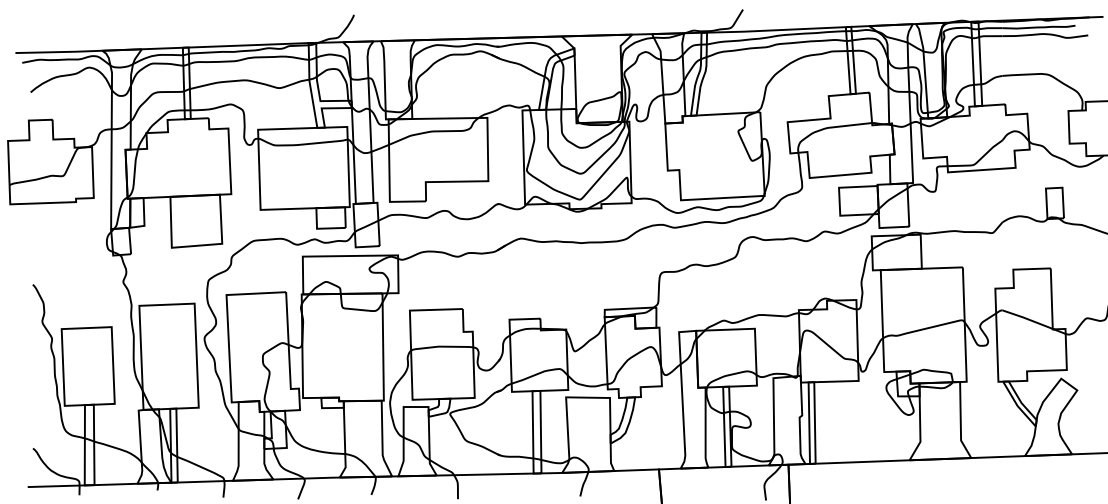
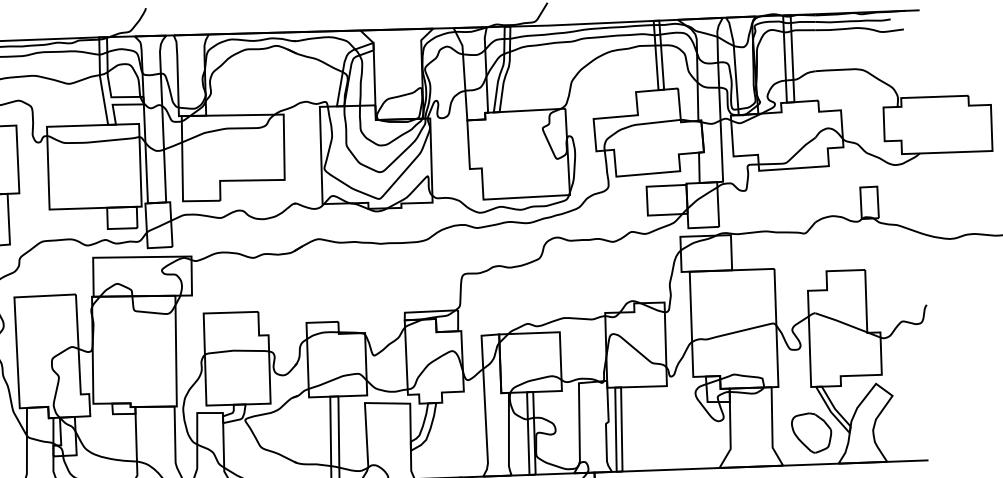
part: (998, 426) -> (811, 433), added

